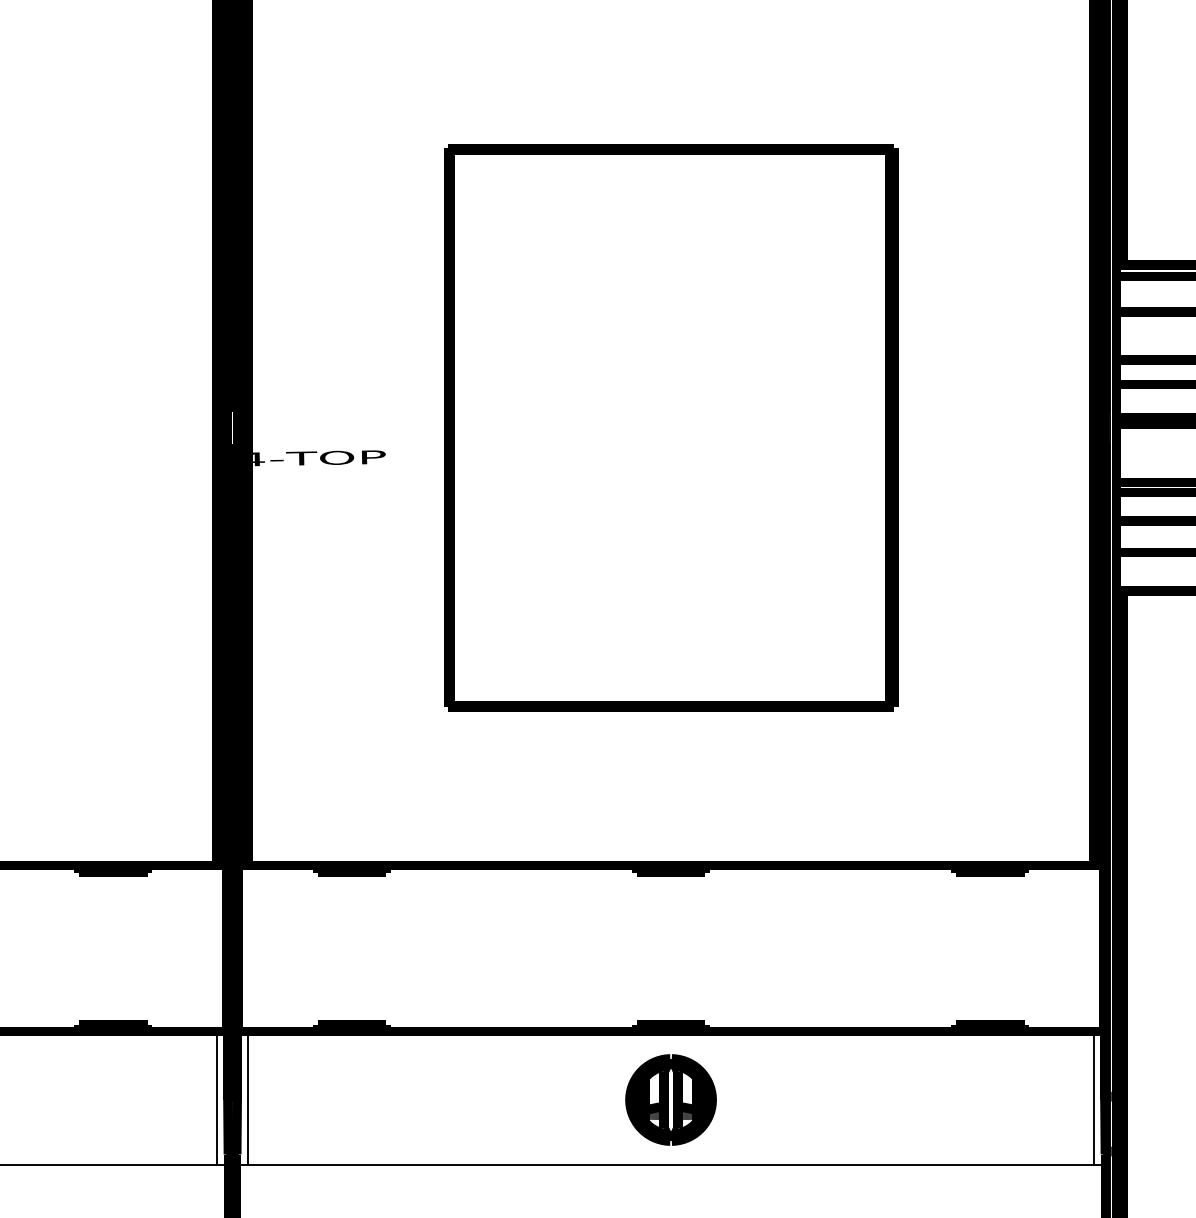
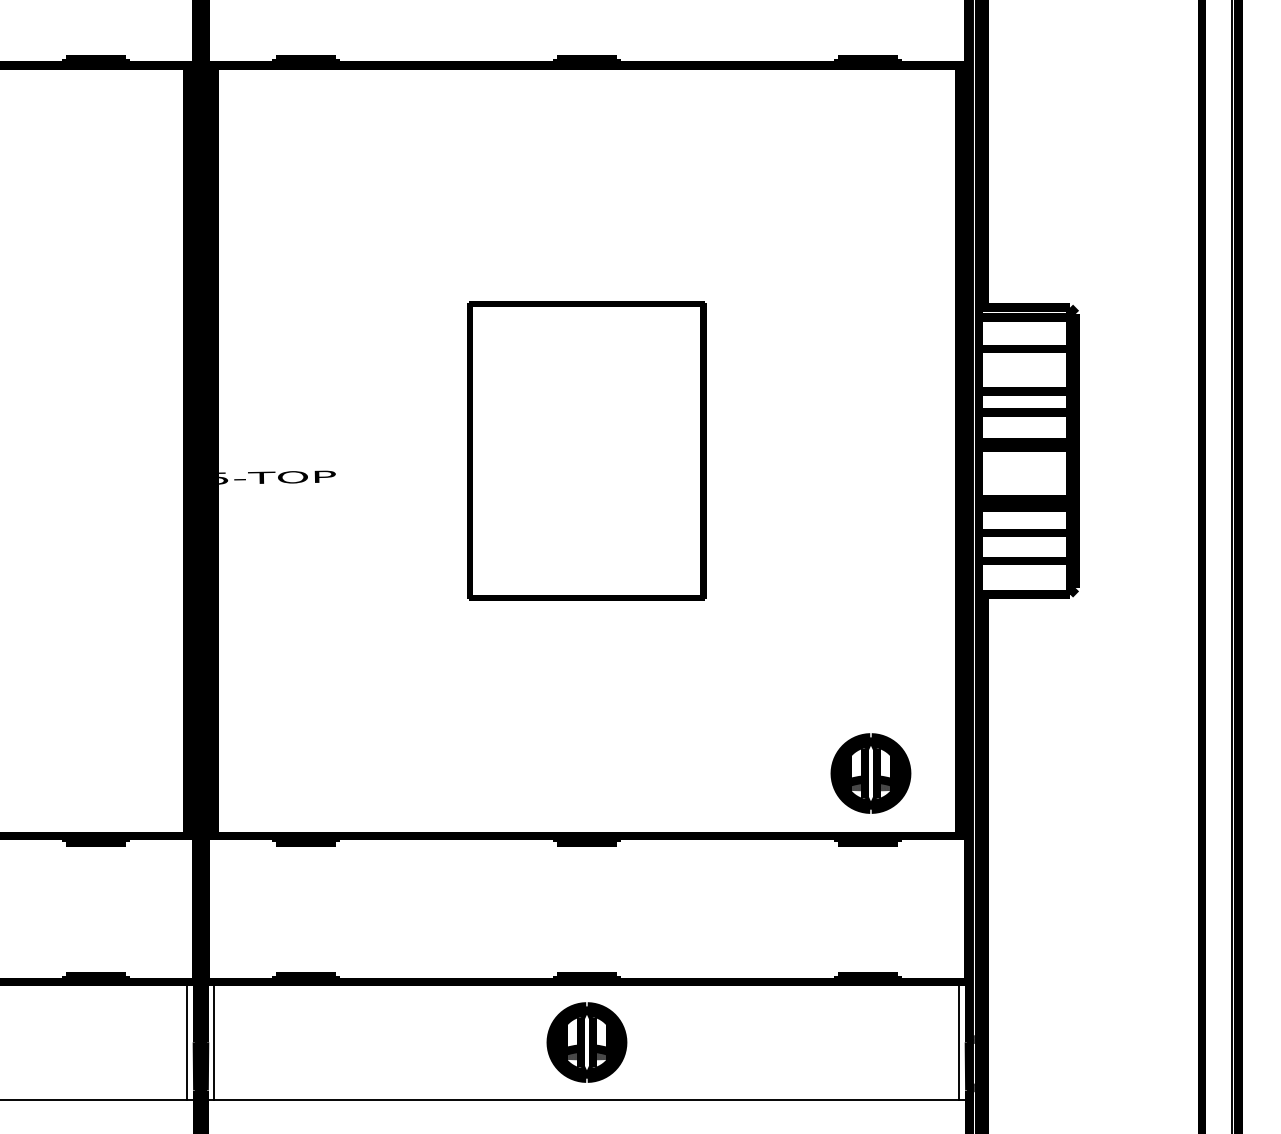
part: (670, 427) -> (586, 450), size x0.6
text: (259, 459) -> (224, 478), 4-TOP -> 5-TOP
part: (993, 794) -> (870, 773), added

